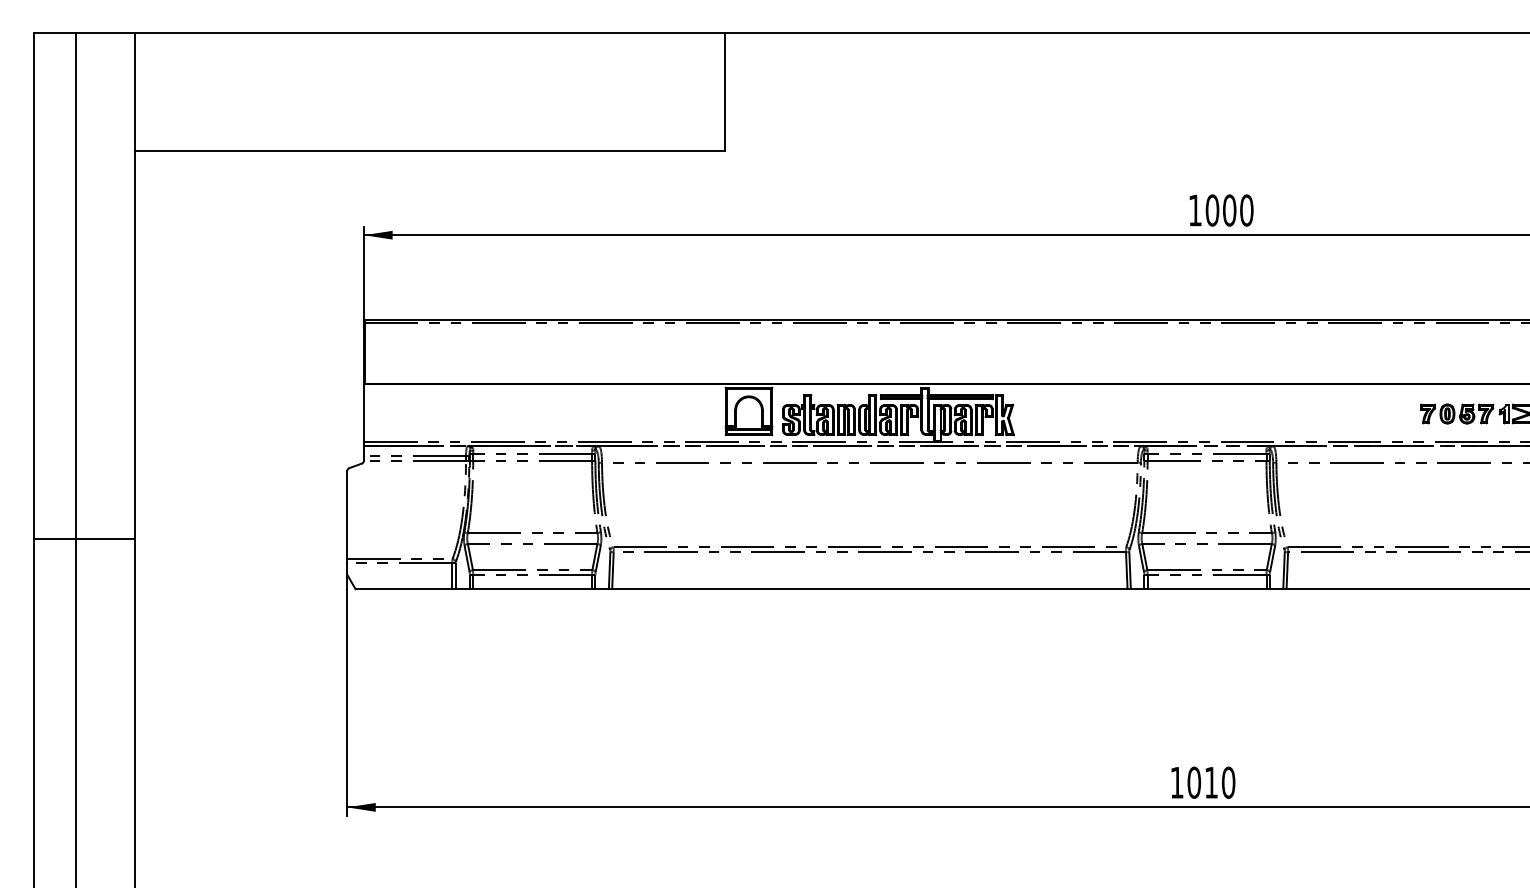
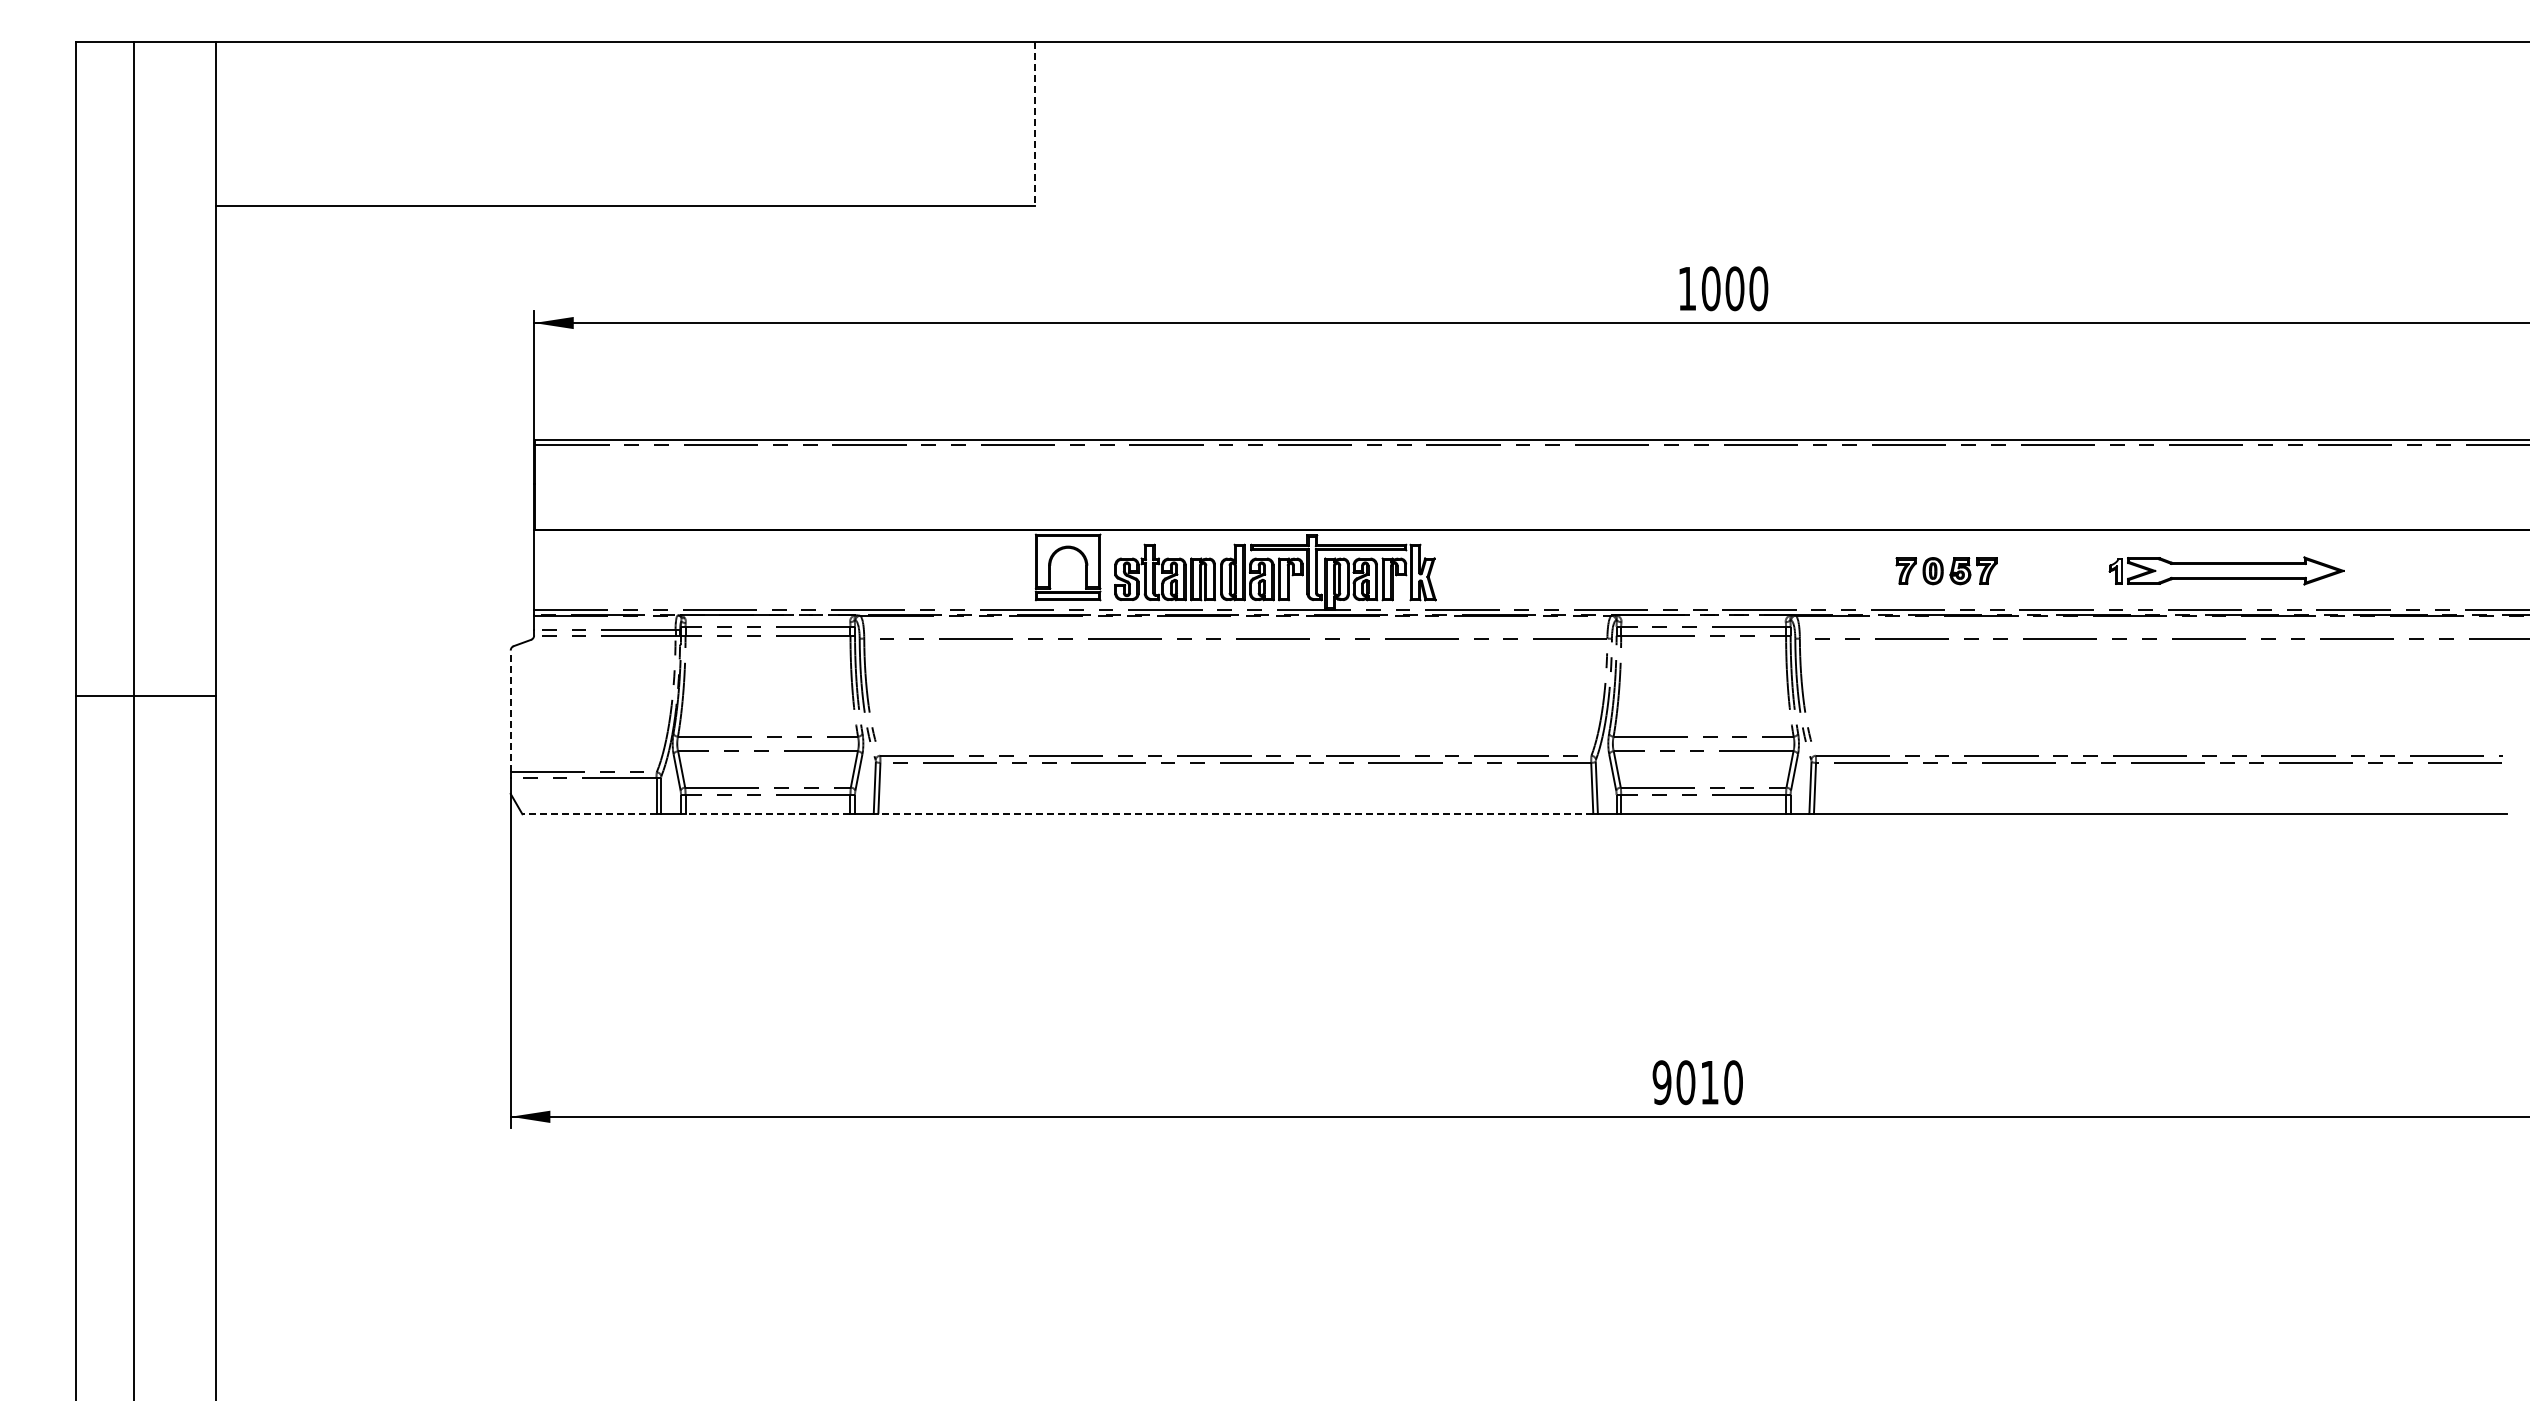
line: (724, 92) -> (1034, 124), solid -> dashed
part: (1457, 414) -> (1946, 571), moved
line: (347, 515) -> (510, 711), solid -> dashed
line: (83, 538) -> (145, 695), moved
line: (403, 589) -> (588, 814), solid -> dashed
line: (532, 589) -> (767, 814), solid -> dashed
line: (869, 589) -> (1235, 814), solid -> dashed
text: (1176, 782) -> (1661, 1082), 1010 -> 9010

